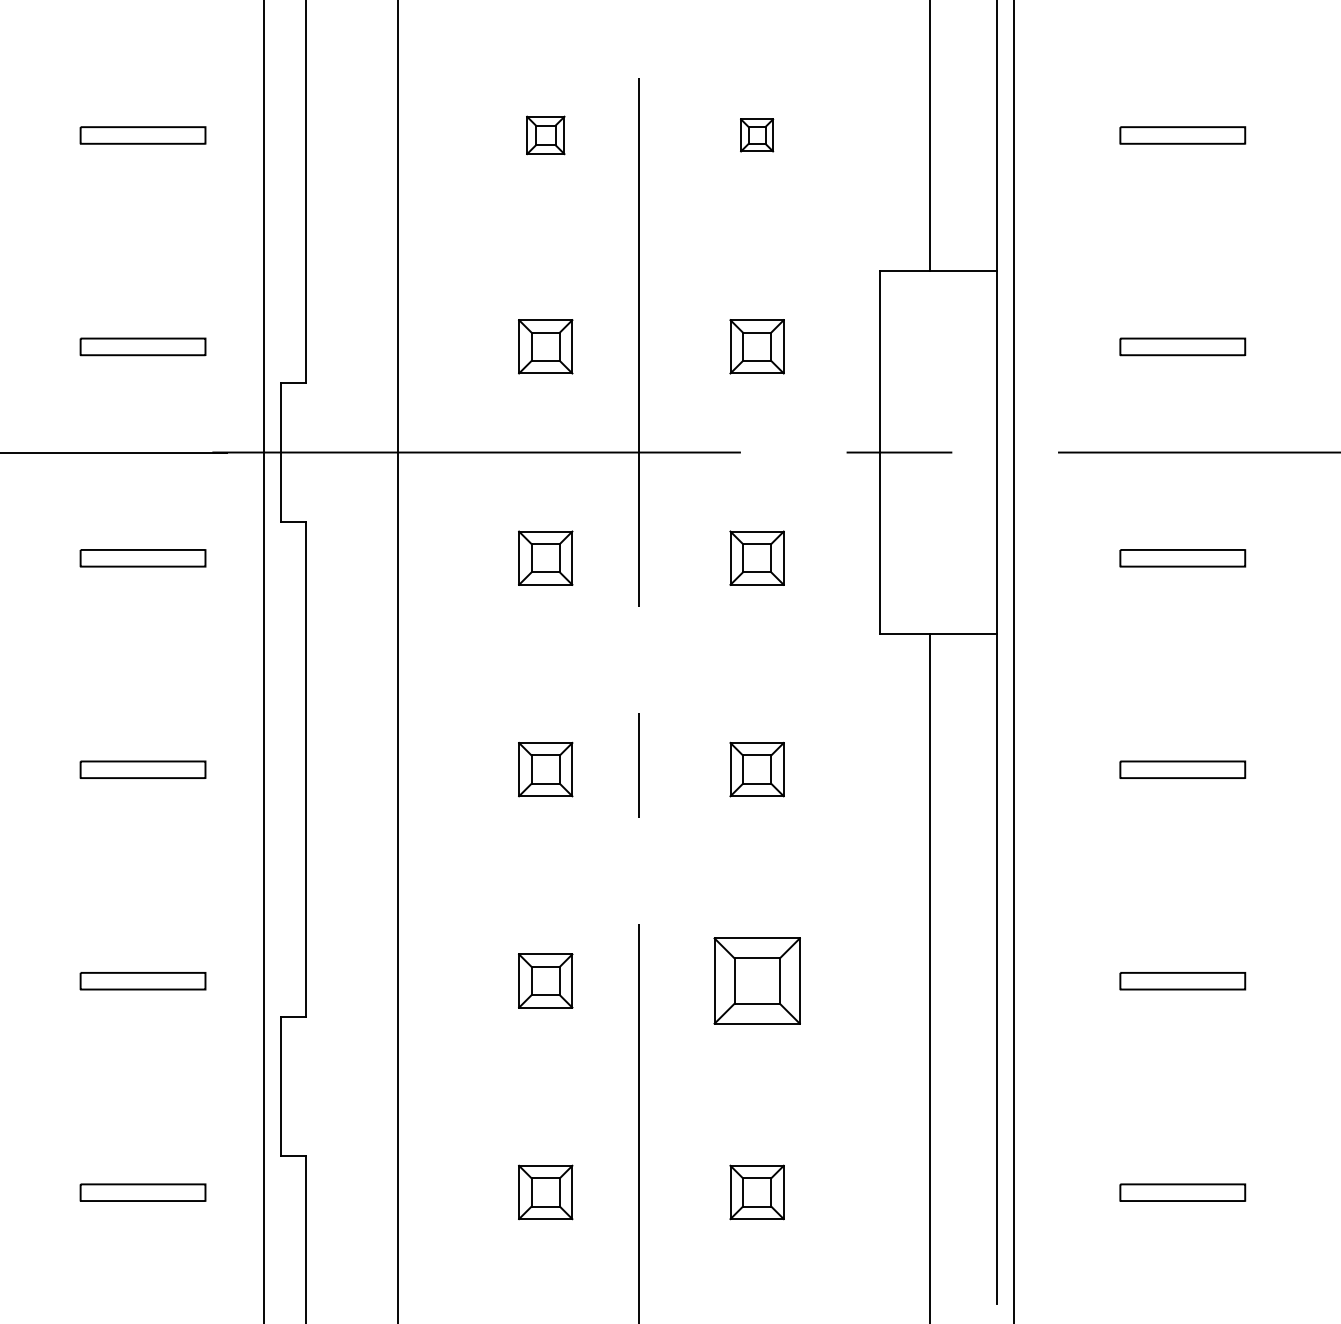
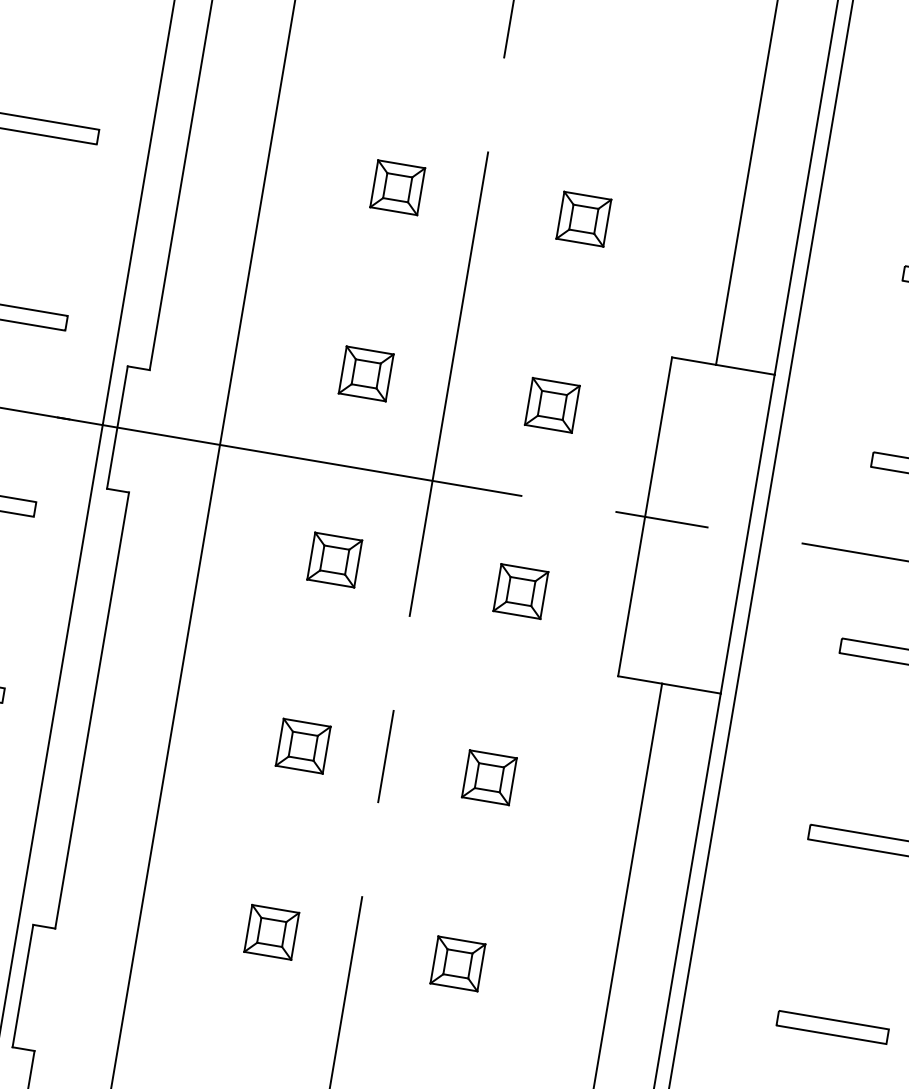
part: (545, 135) -> (397, 187), size x1.43
part: (756, 135) -> (583, 219), size x1.67
part: (756, 980) -> (457, 963), size x0.62

